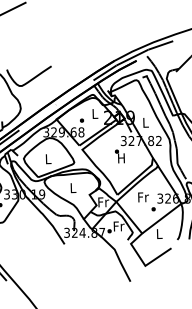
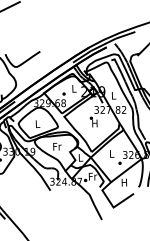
text: (73, 188) -> (57, 147), L -> Fr
text: (143, 197) -> (112, 154), Fr -> L
text: (103, 202) -> (80, 157), Fr -> L
text: (158, 234) -> (123, 182), L -> H

